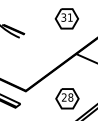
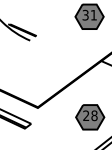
fill: (66, 18) -> (89, 16), added
fill: (67, 98) -> (90, 116), added

